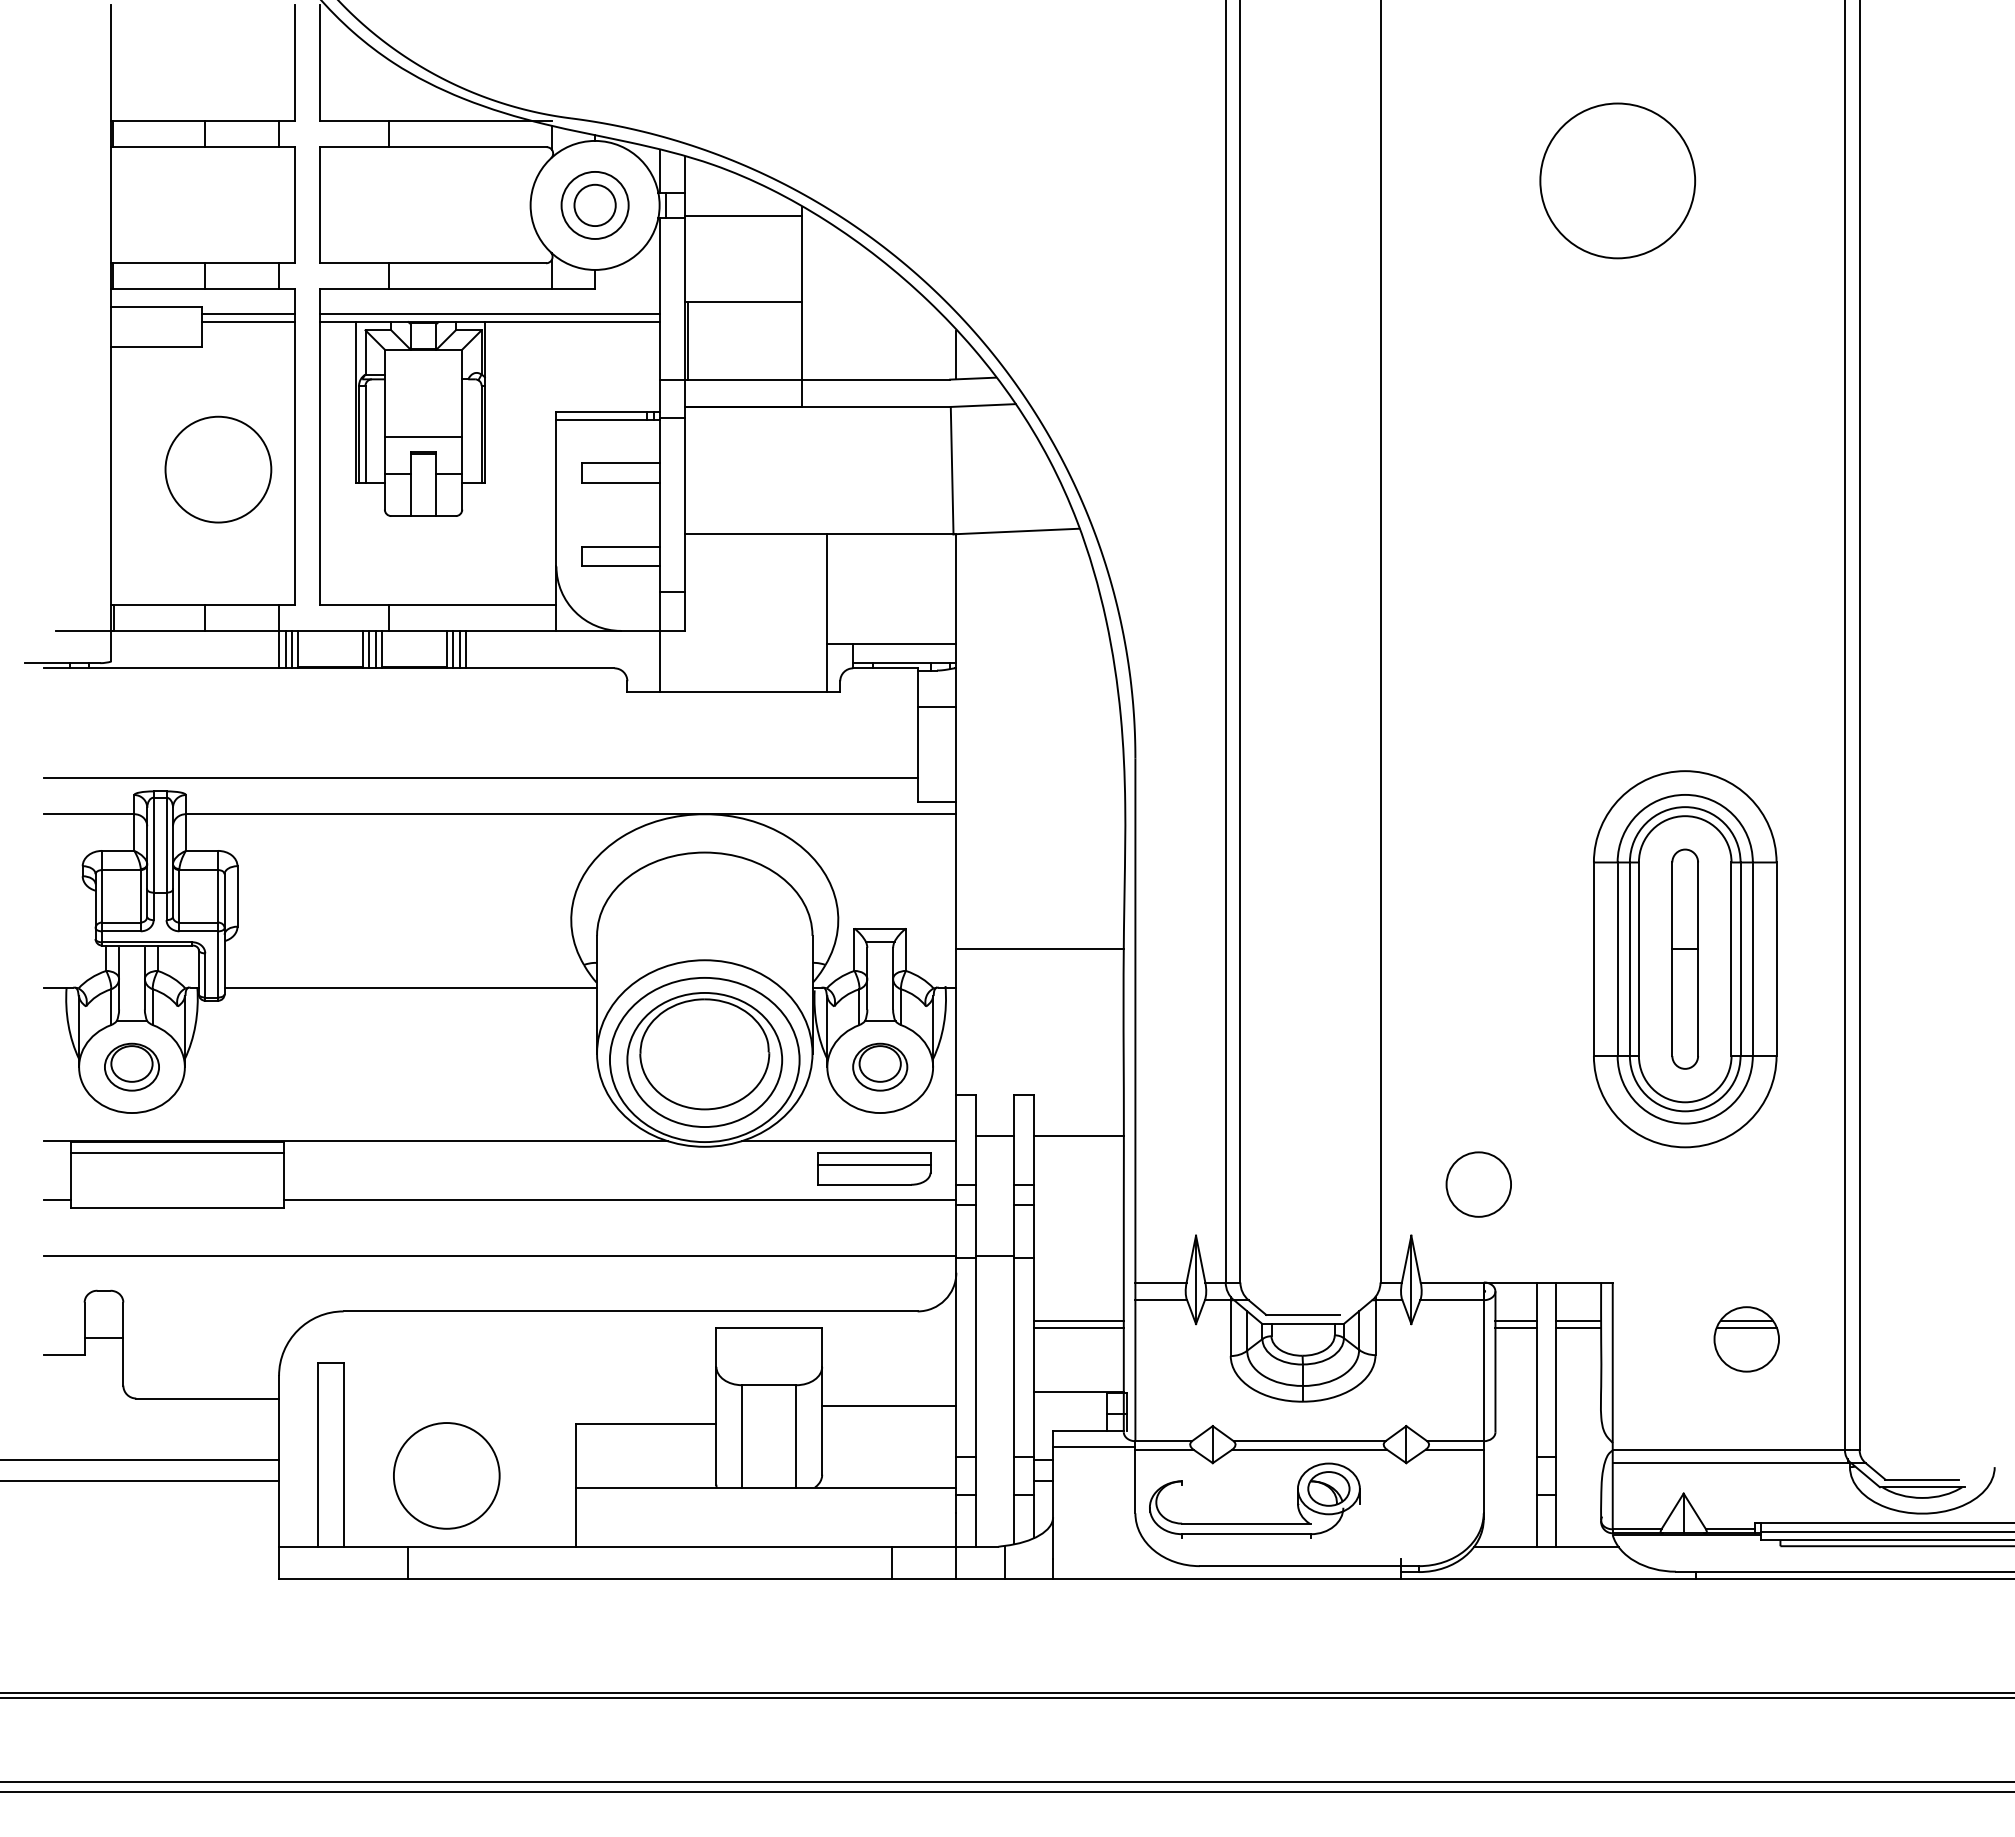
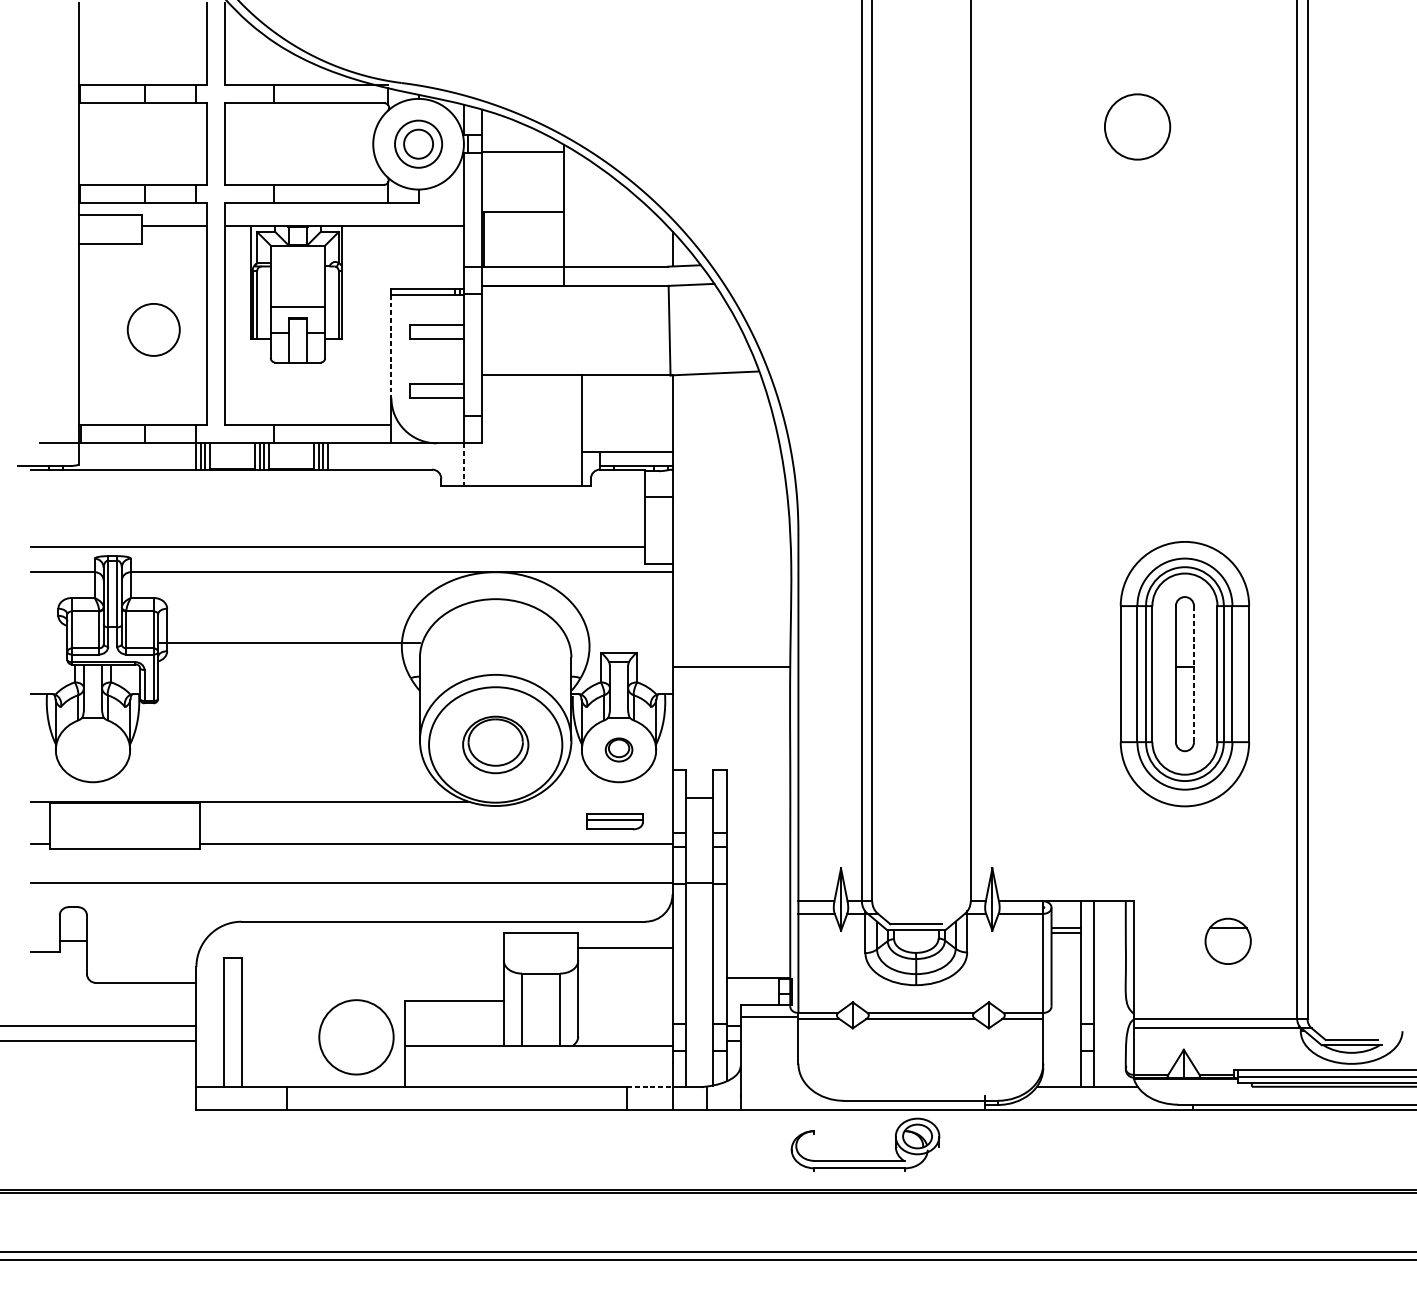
circle: (1617, 180) -> (1137, 126), size x0.6
line: (247, 313) -> (174, 220), removed
line: (489, 313) -> (344, 220), removed
circle: (218, 469) -> (153, 329), size x0.7
line: (556, 493) -> (391, 346), solid -> dashed
line: (659, 661) -> (463, 464), solid -> dashed
line: (1698, 959) -> (1194, 674), solid -> dashed
line: (410, 987) -> (288, 643), moved
part: (704, 1059) -> (495, 744), size x0.6
part: (131, 1066) -> (92, 749), removed
part: (880, 1066) -> (619, 749), size x0.7
line: (1078, 1135) -> (758, 798), removed
line: (848, 1141) -> (596, 802), removed
line: (177, 1153) -> (125, 810), removed
part: (874, 1168) -> (615, 821), size x0.7
circle: (1478, 1184) -> (1039, 832), removed
line: (1078, 1320) -> (758, 928), removed
line: (1578, 1320) -> (1109, 928), removed
line: (1078, 1327) -> (758, 933), removed
line: (1578, 1327) -> (1109, 933), removed
line: (1746, 1327) -> (1228, 933), removed
line: (889, 1406) -> (625, 947), moved
circle: (446, 1475) -> (356, 1037), moved
part: (1254, 1523) -> (865, 1160), moved
line: (924, 1546) -> (650, 1086), solid -> dashed

